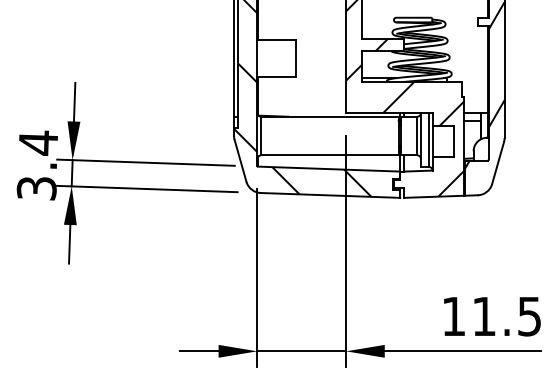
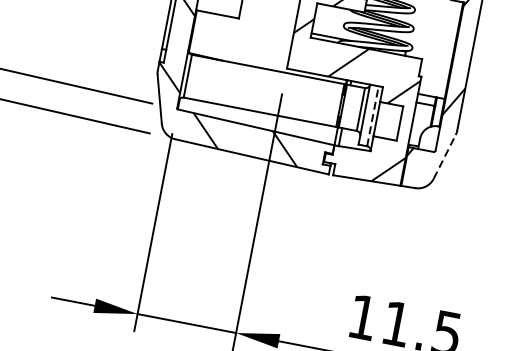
line: (428, 139) -> (372, 115), solid -> dashed
line: (498, 163) -> (445, 157), solid -> dashed

